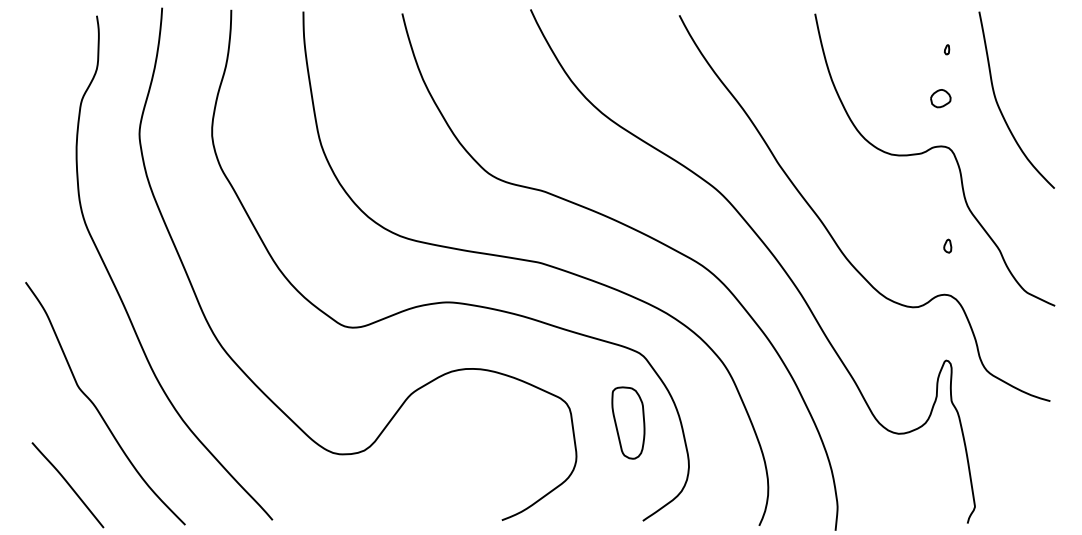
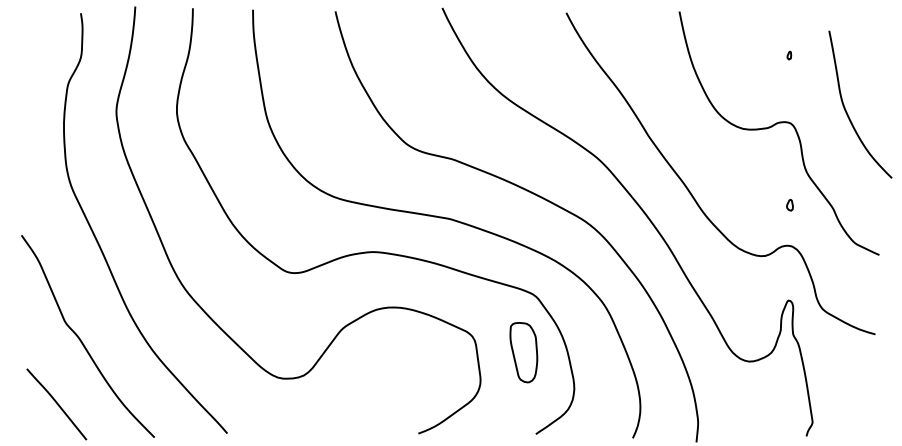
part: (947, 49) -> (789, 55), moved
part: (941, 98) -> (784, 82), removed
curve: (1000, 106) -> (846, 109), moved

